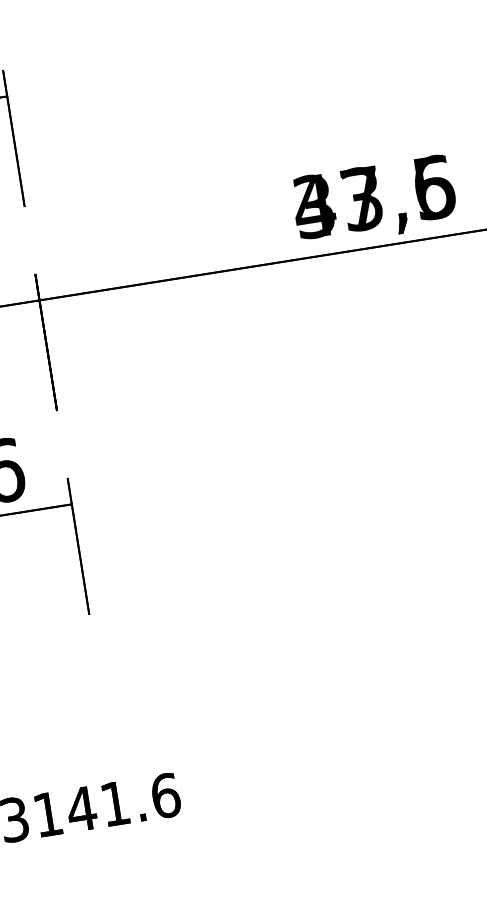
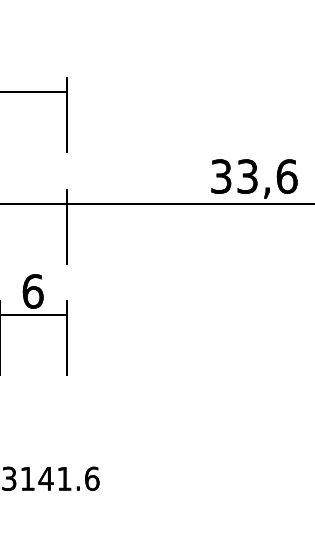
text: (372, 196) -> (253, 176), 47,5 -> 33,6

